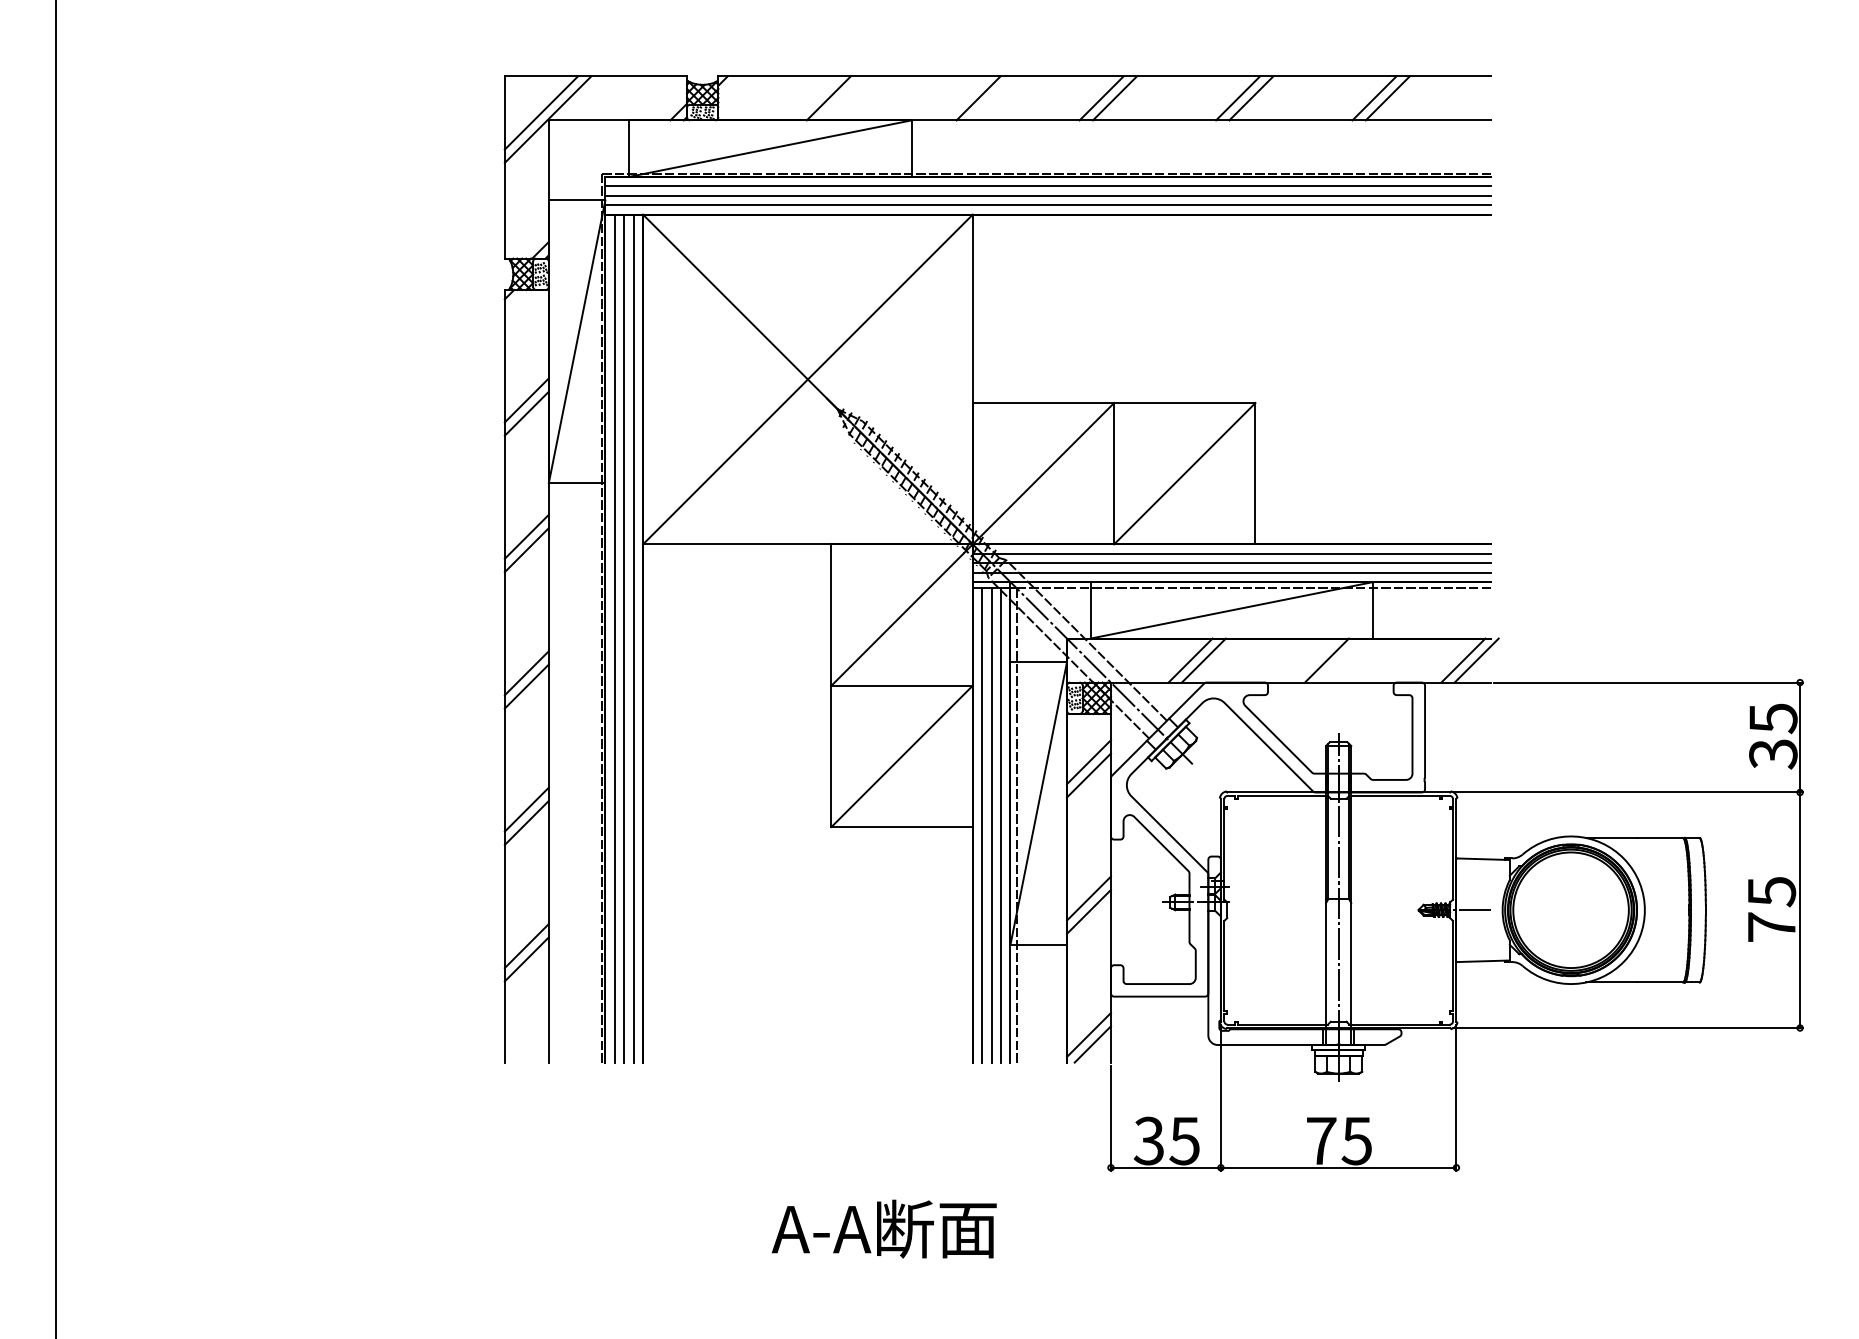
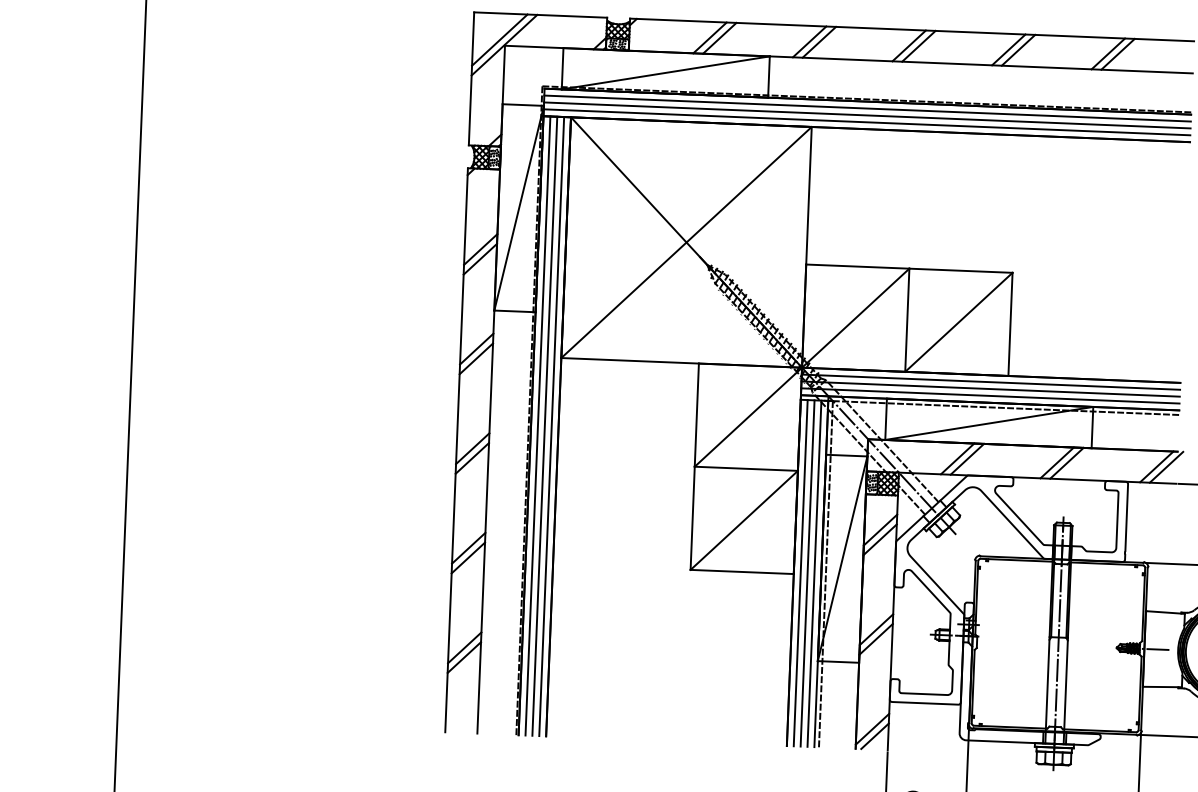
line: (842, 98) -> (720, 38), added
line: (965, 98) -> (809, 41), added
line: (1340, 660) -> (1067, 463), added

